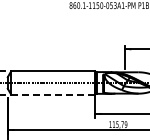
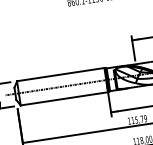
line: (52, 94) -> (63, 98), dashed -> solid

